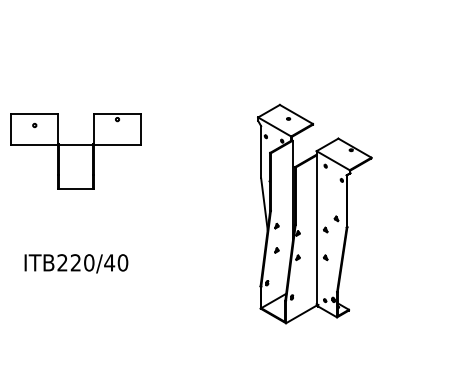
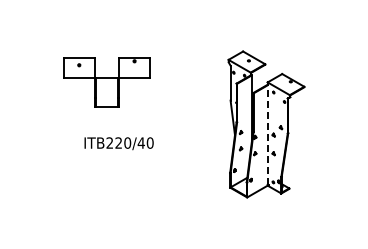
line: (316, 229) -> (267, 134), solid -> dashed
text: (75, 263) -> (118, 143), moved

